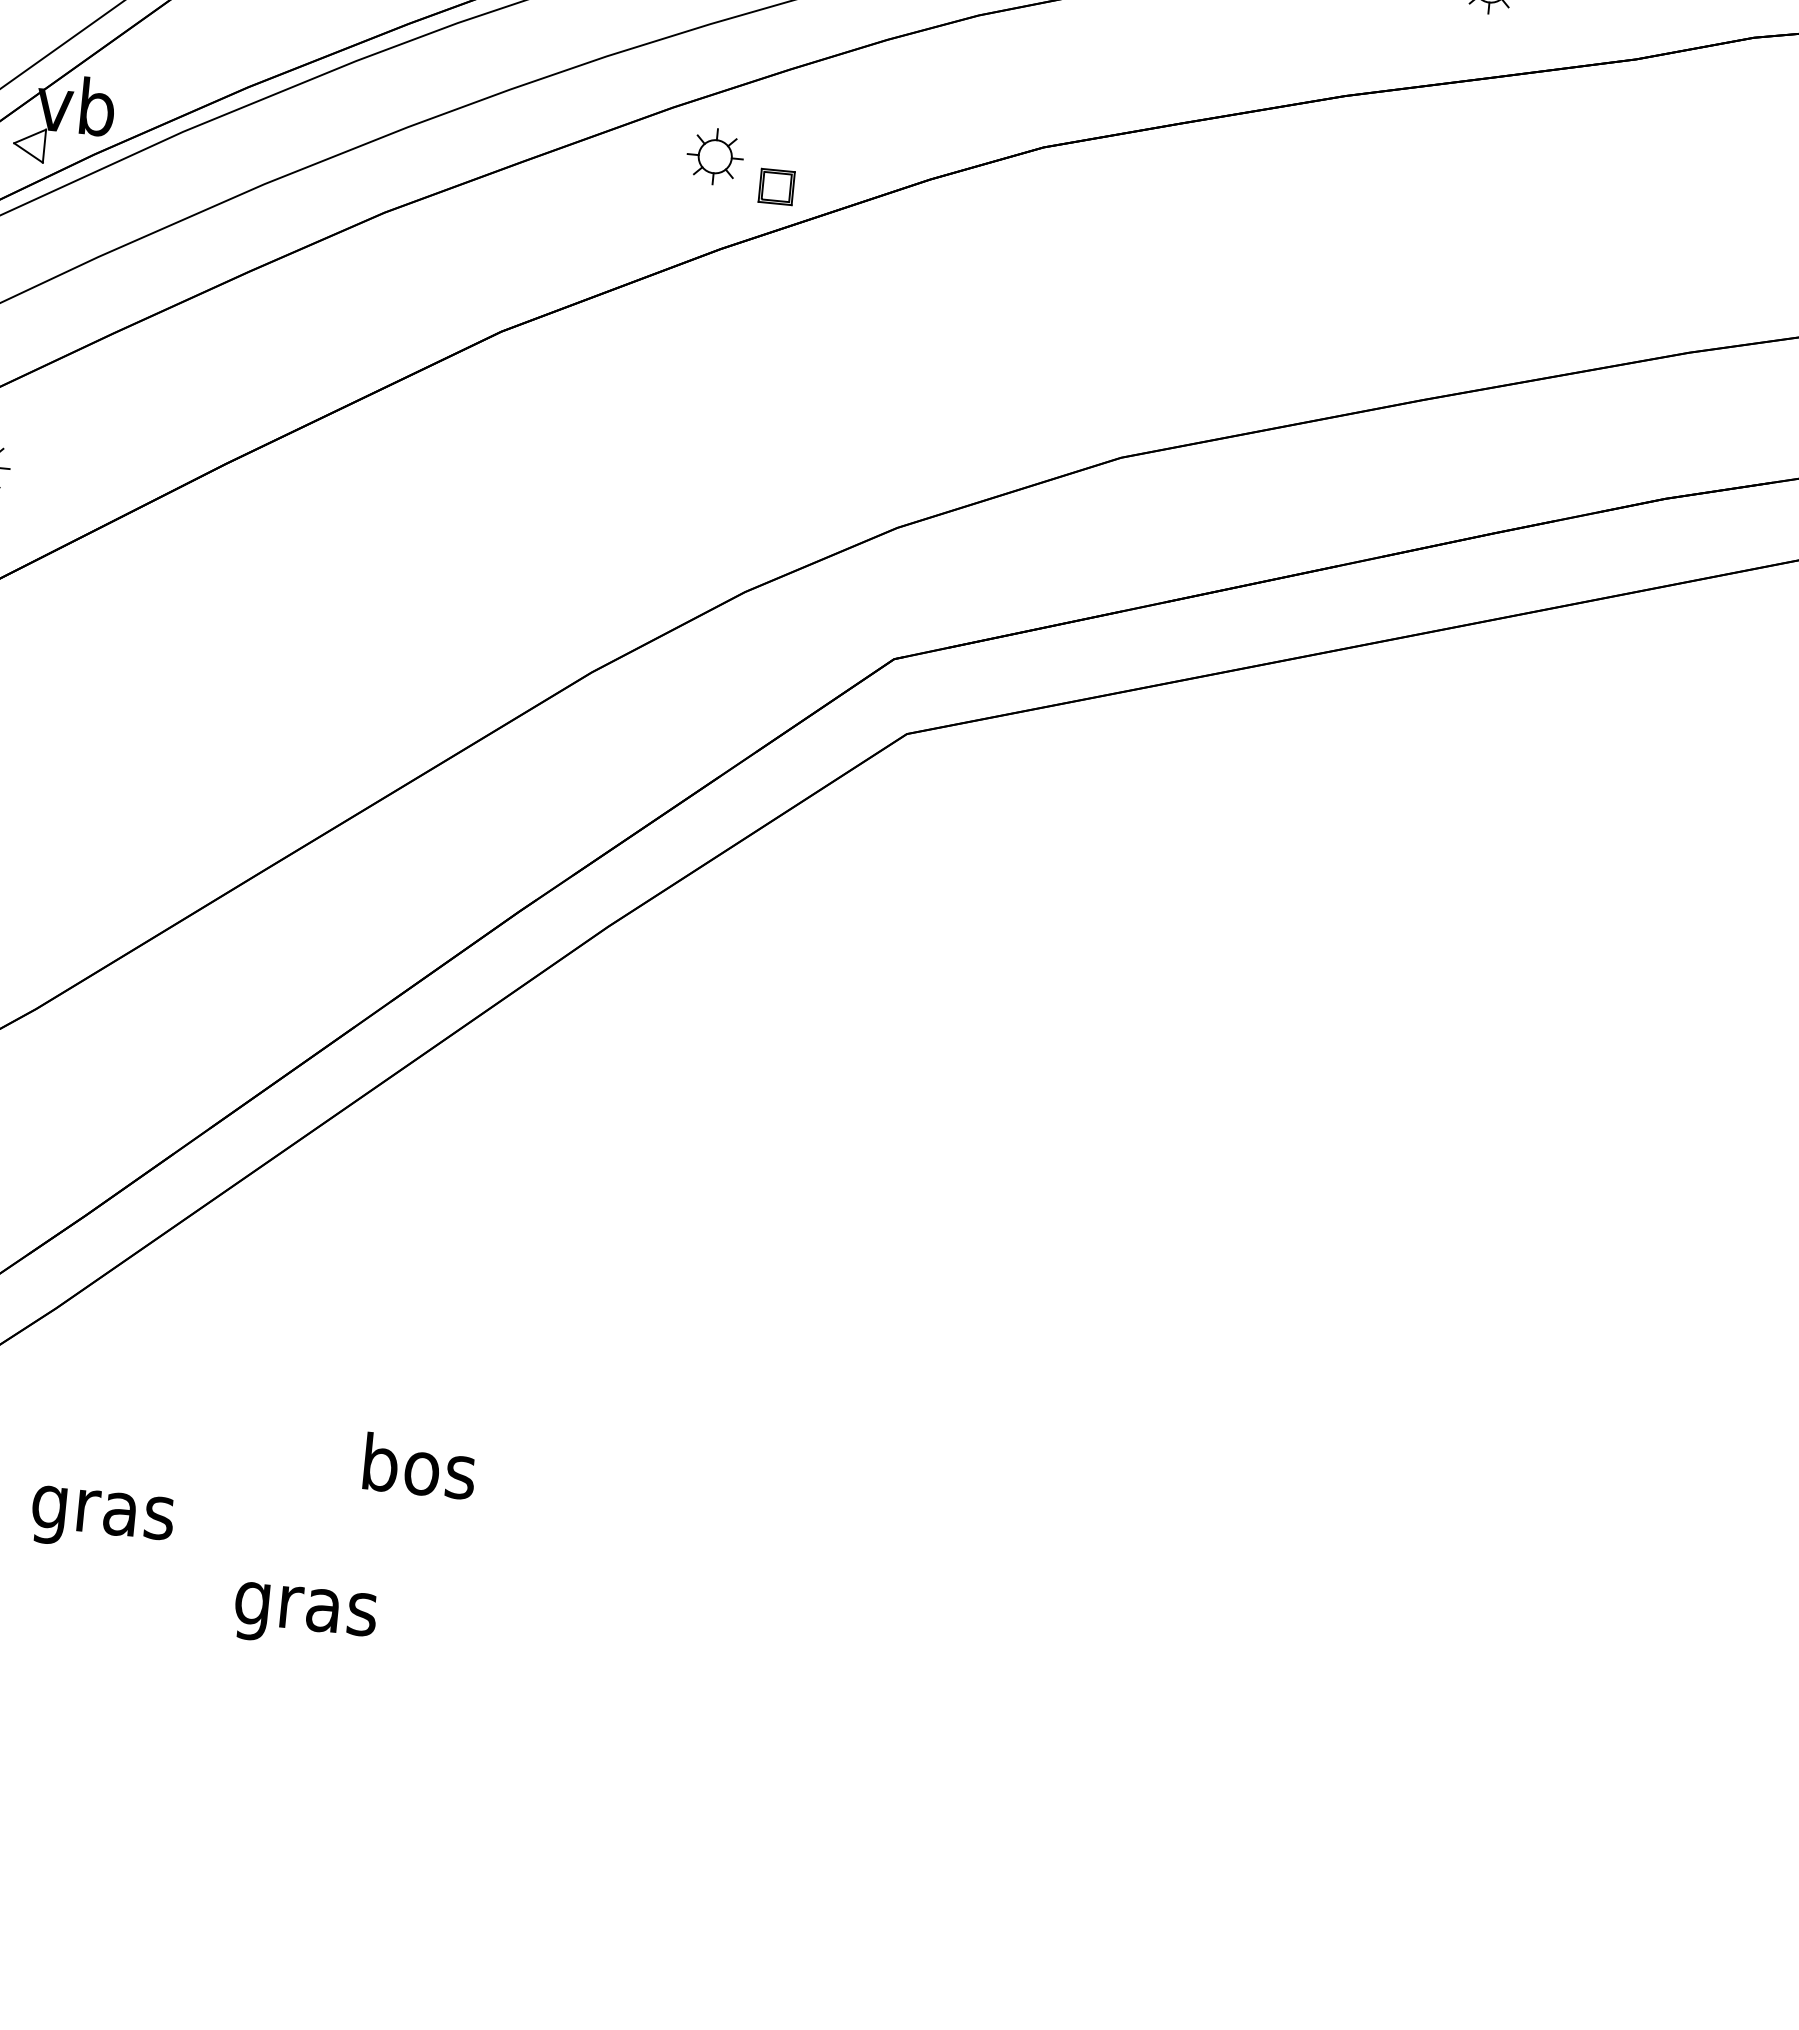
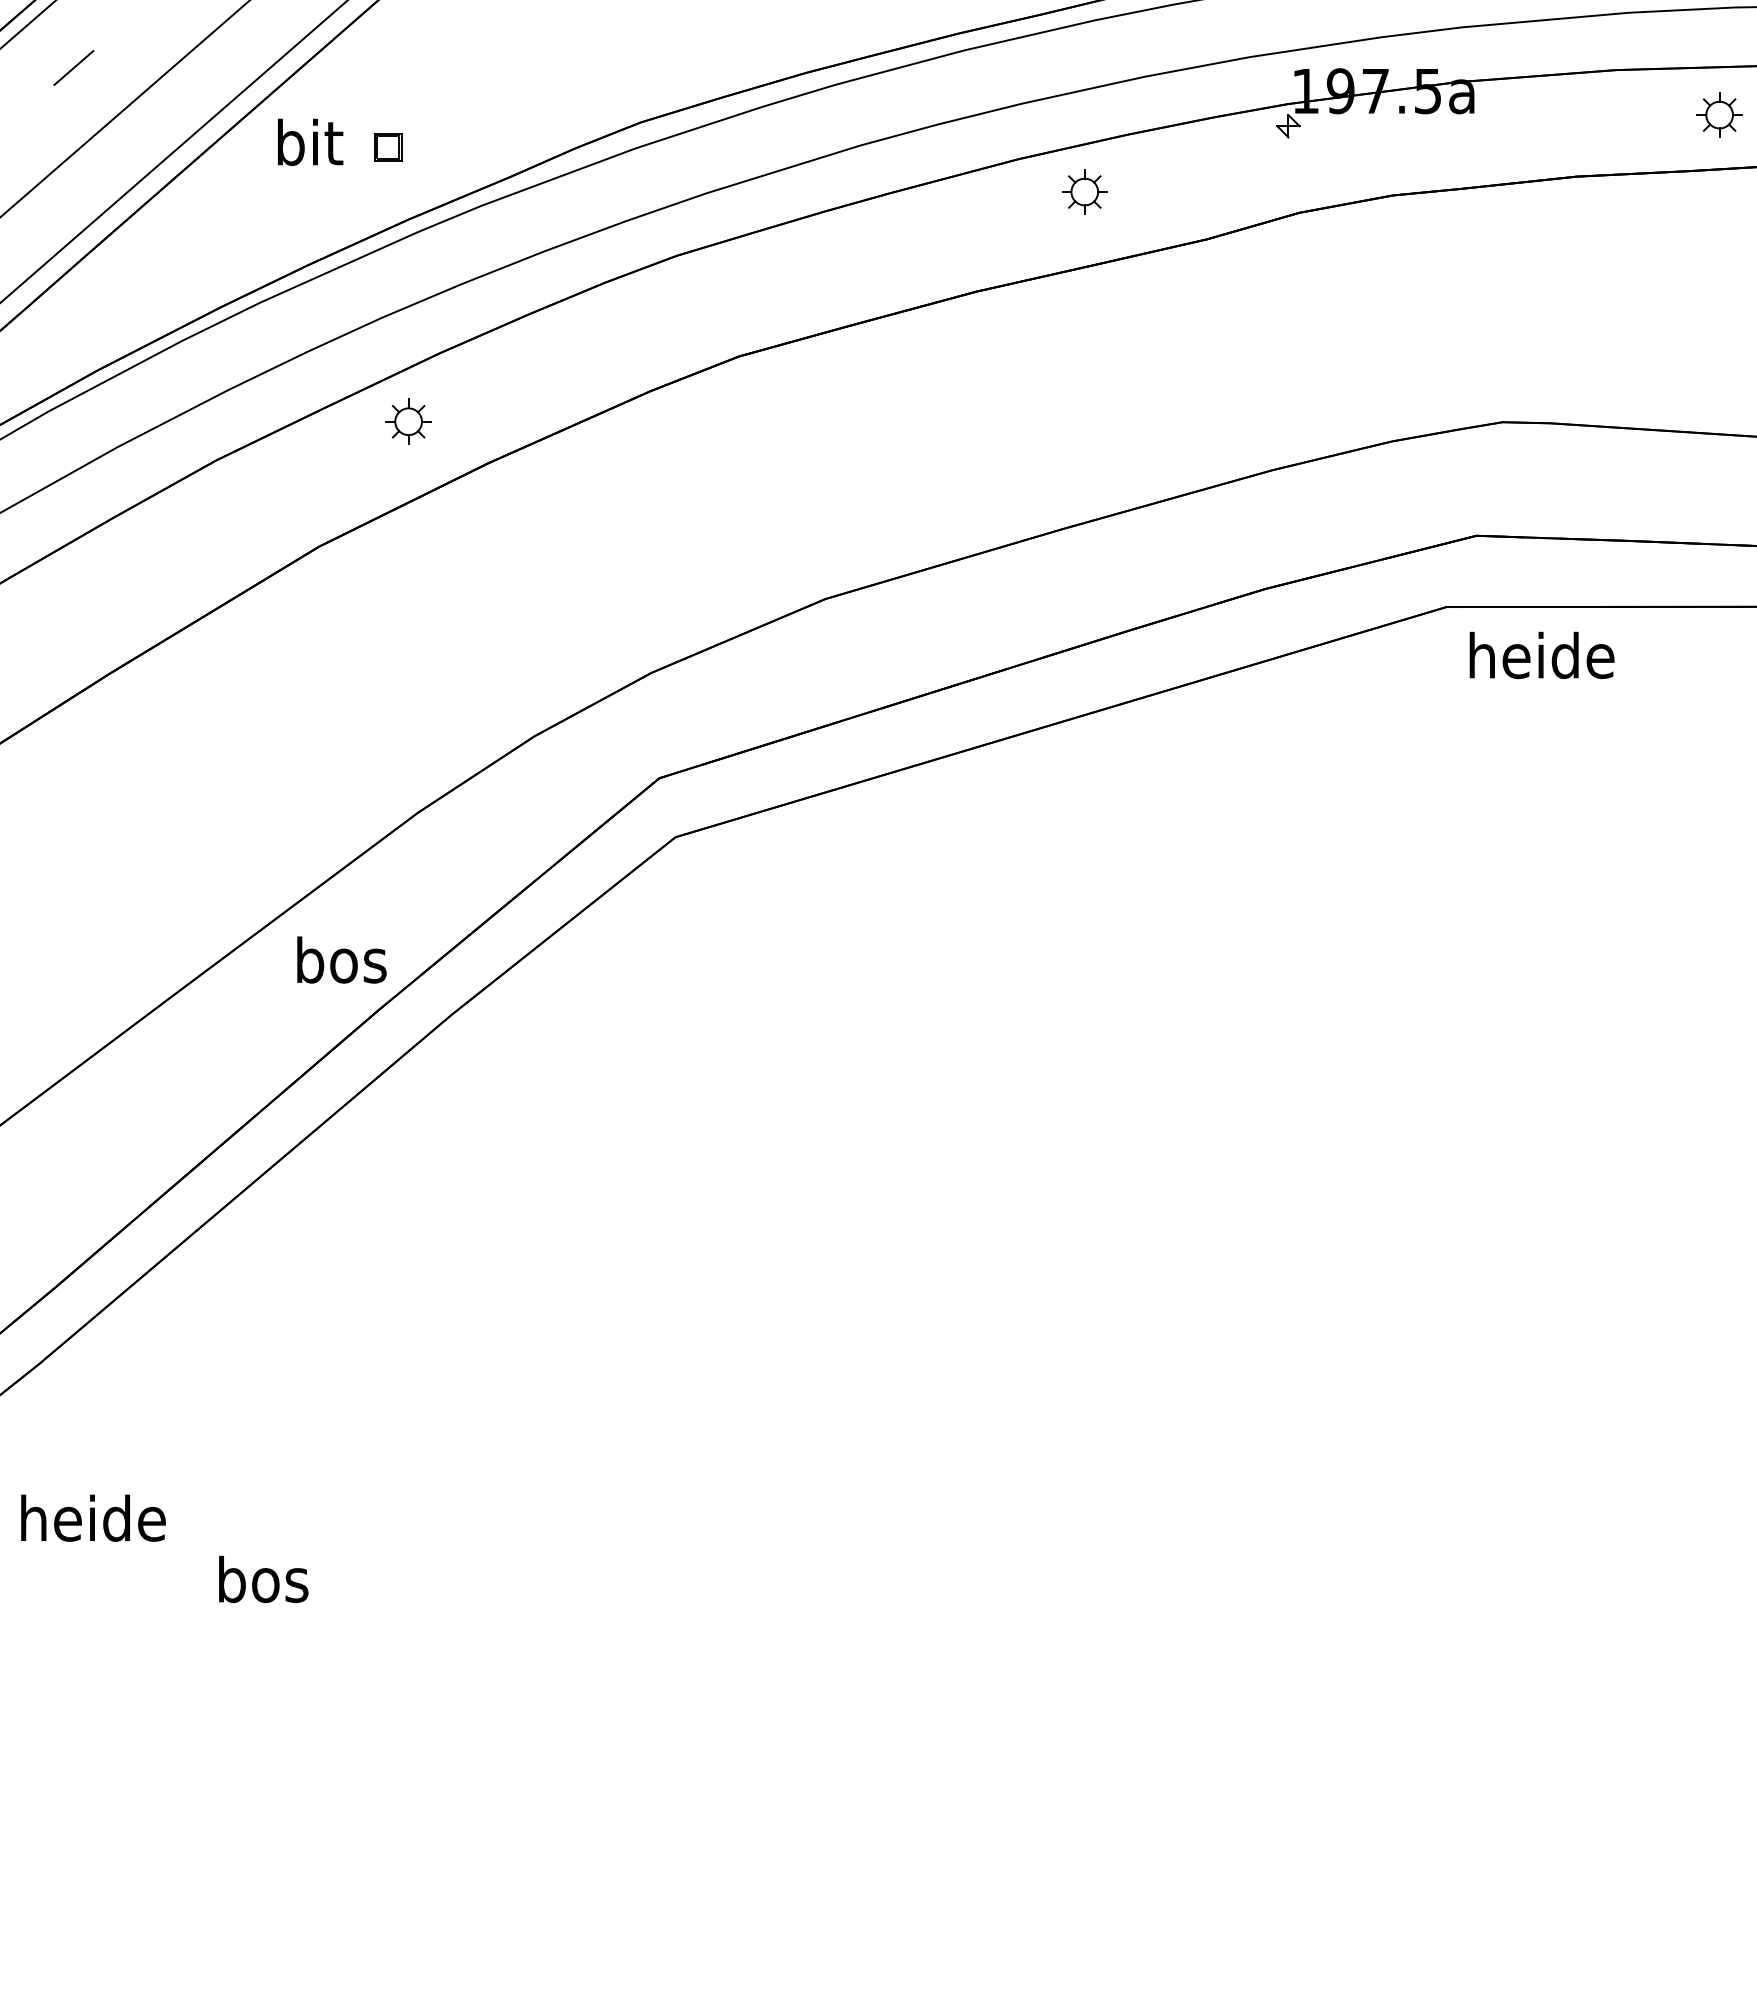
part: (715, 156) -> (408, 421), moved
part: (776, 187) -> (528, 409), removed
text: (419, 1465) -> (341, 959), moved
text: (104, 1511) -> (93, 1523), gras -> heide
text: (305, 1607) -> (262, 1584), gras -> bos

